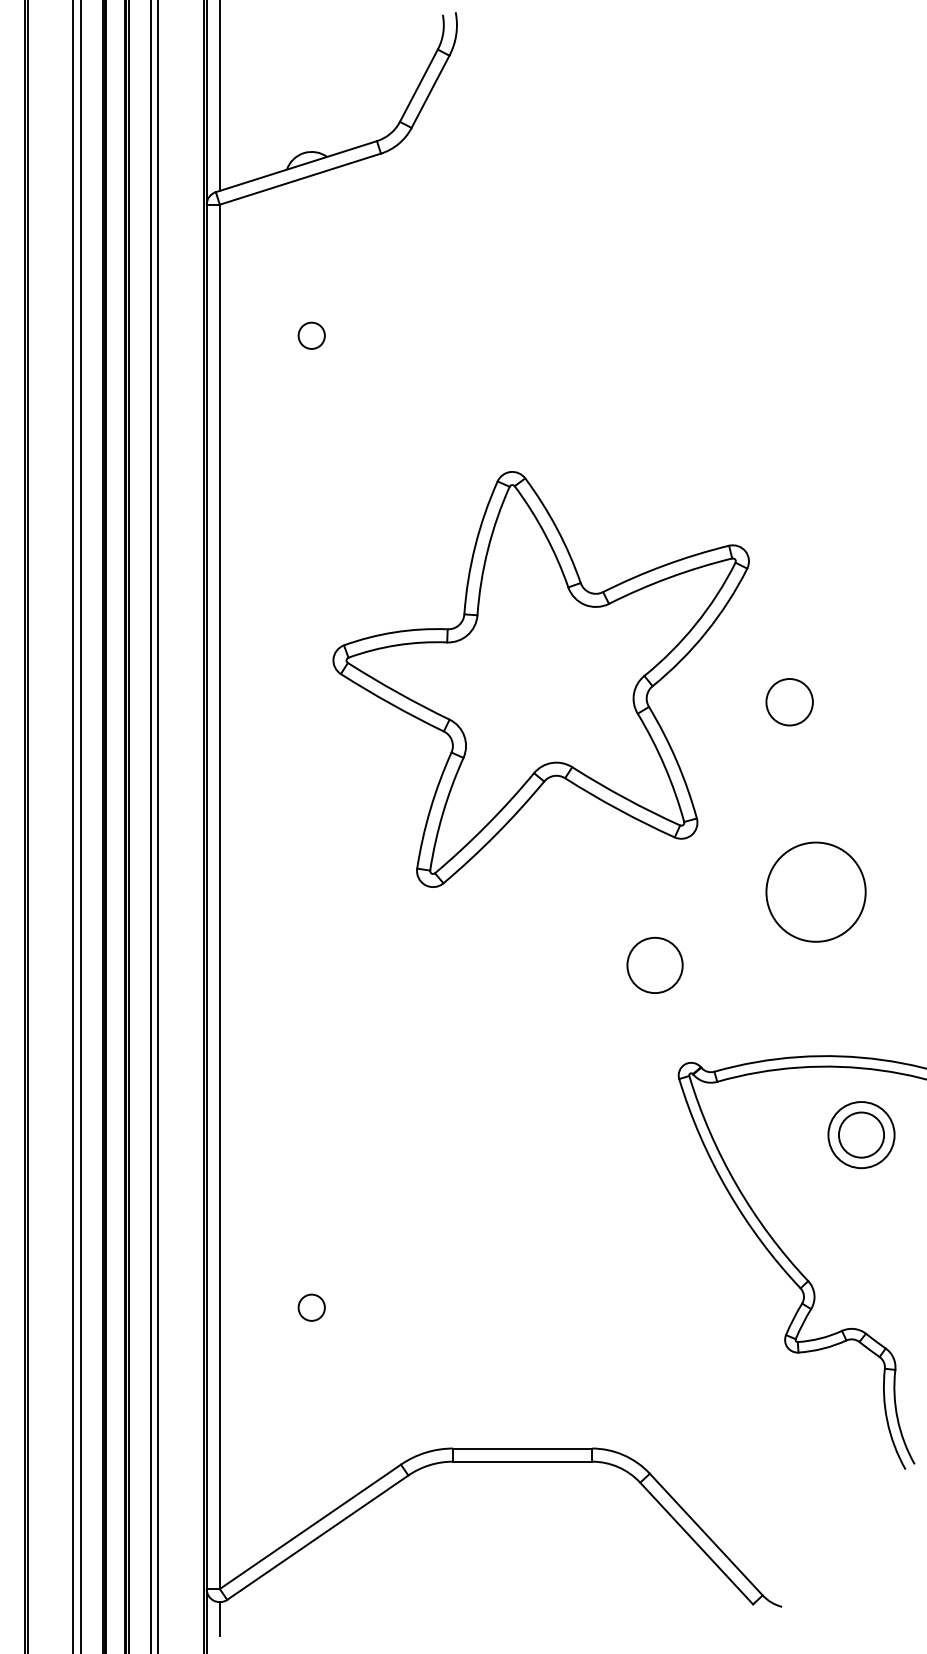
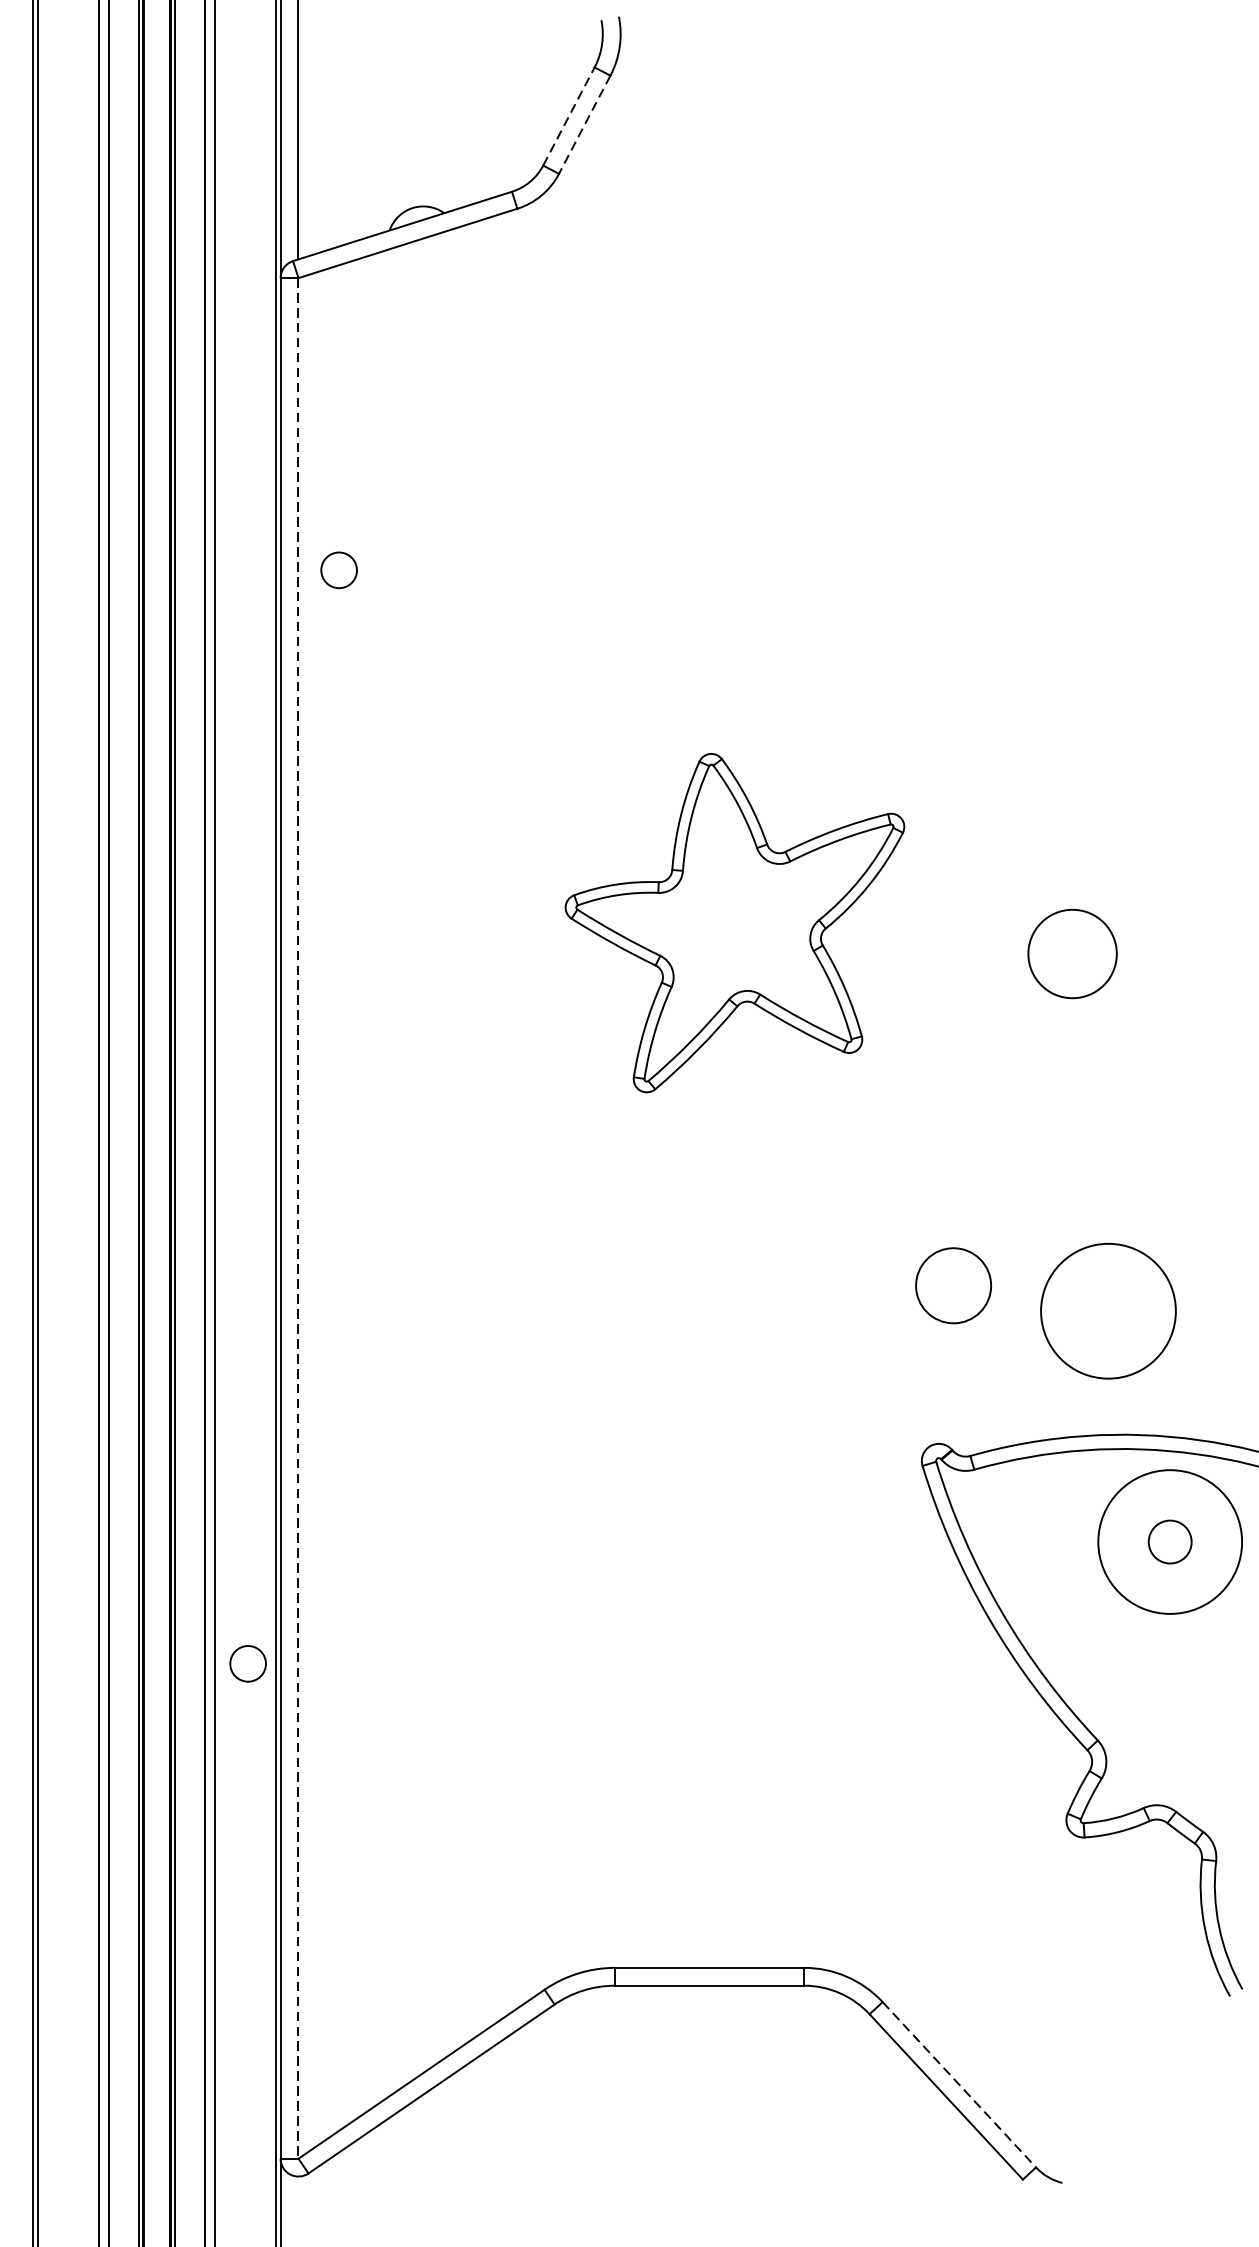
line: (418, 85) -> (568, 116), solid -> dashed
line: (430, 91) -> (584, 124), solid -> dashed
circle: (311, 335) -> (338, 569), moved
part: (540, 679) -> (734, 923), size x0.6
circle: (789, 702) -> (1072, 954), size x1.4
circle: (815, 891) -> (1107, 1310), moved
line: (219, 897) -> (298, 1219), solid -> dashed
circle: (654, 964) -> (952, 1284), moved
circle: (861, 1134) -> (1170, 1541), size x0.7
circle: (861, 1135) -> (1170, 1542), size x1.6
circle: (311, 1307) -> (247, 1663), moved
line: (706, 1534) -> (959, 2084), solid -> dashed
line: (219, 1619) -> (298, 2200), removed

